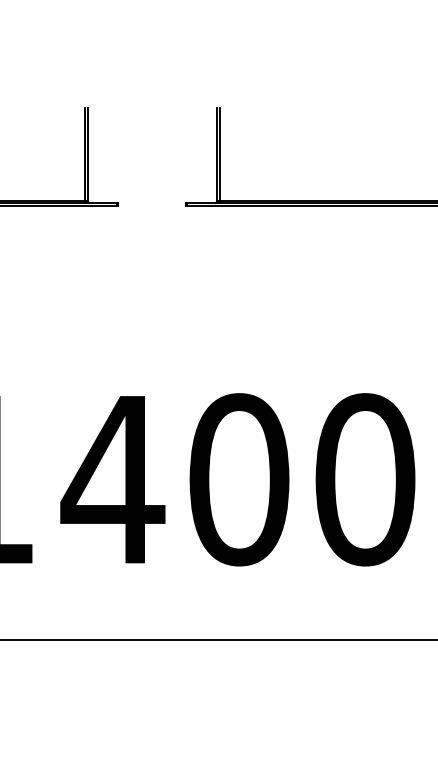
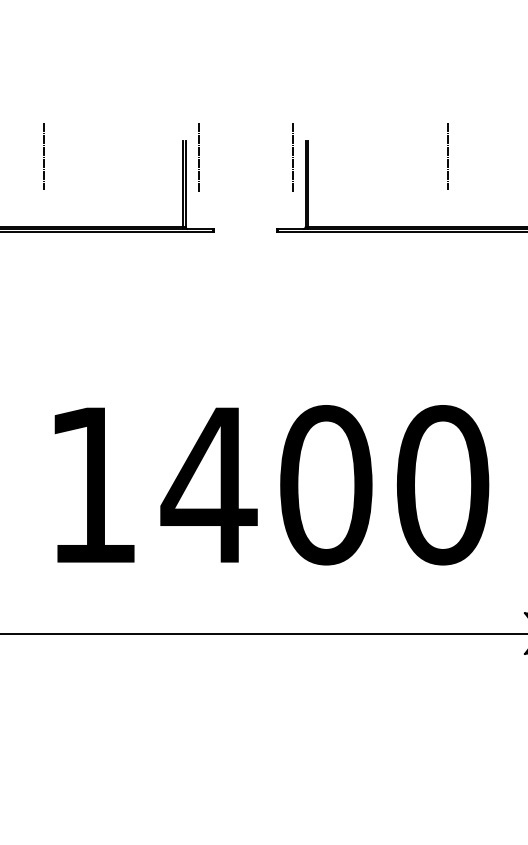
line: (101, 124) -> (198, 156), added
line: (370, 124) -> (447, 156), added
line: (202, 125) -> (292, 157), added

